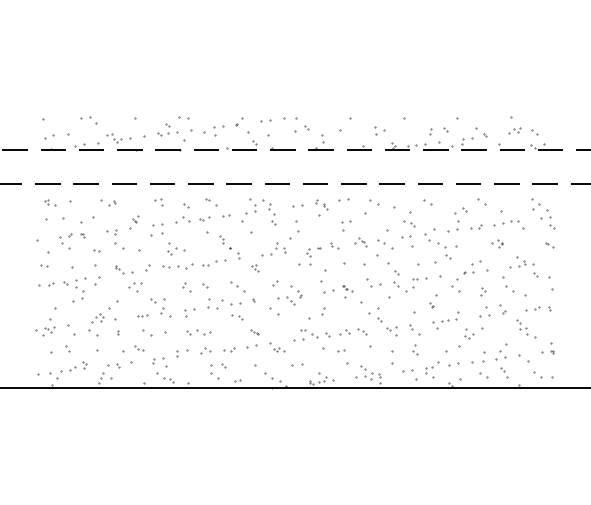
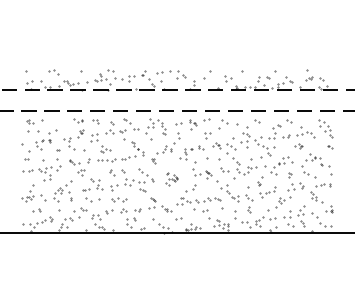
part: (108, 202) -> (78, 120), moved
part: (285, 299) -> (171, 179), size x0.6
part: (60, 349) -> (36, 209), size x0.6

